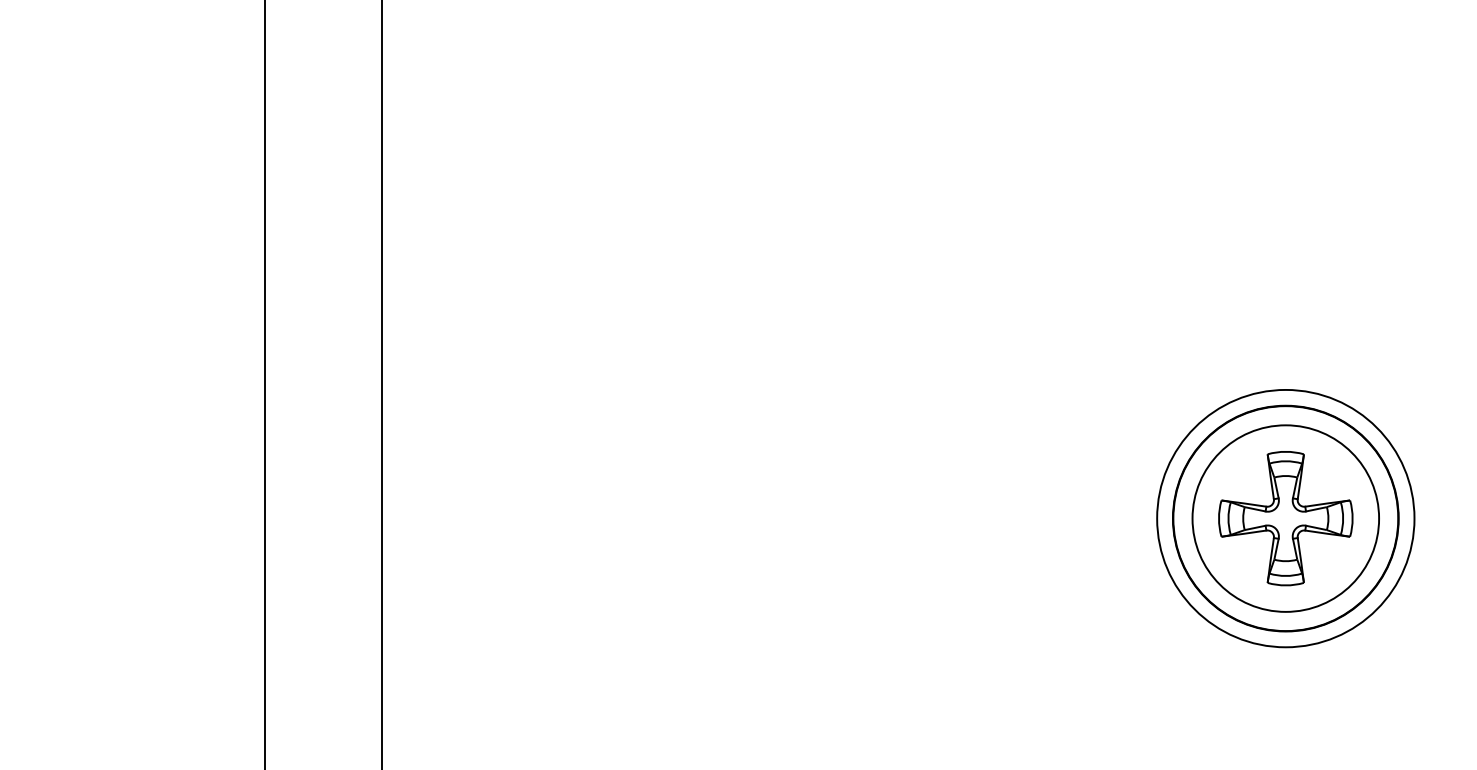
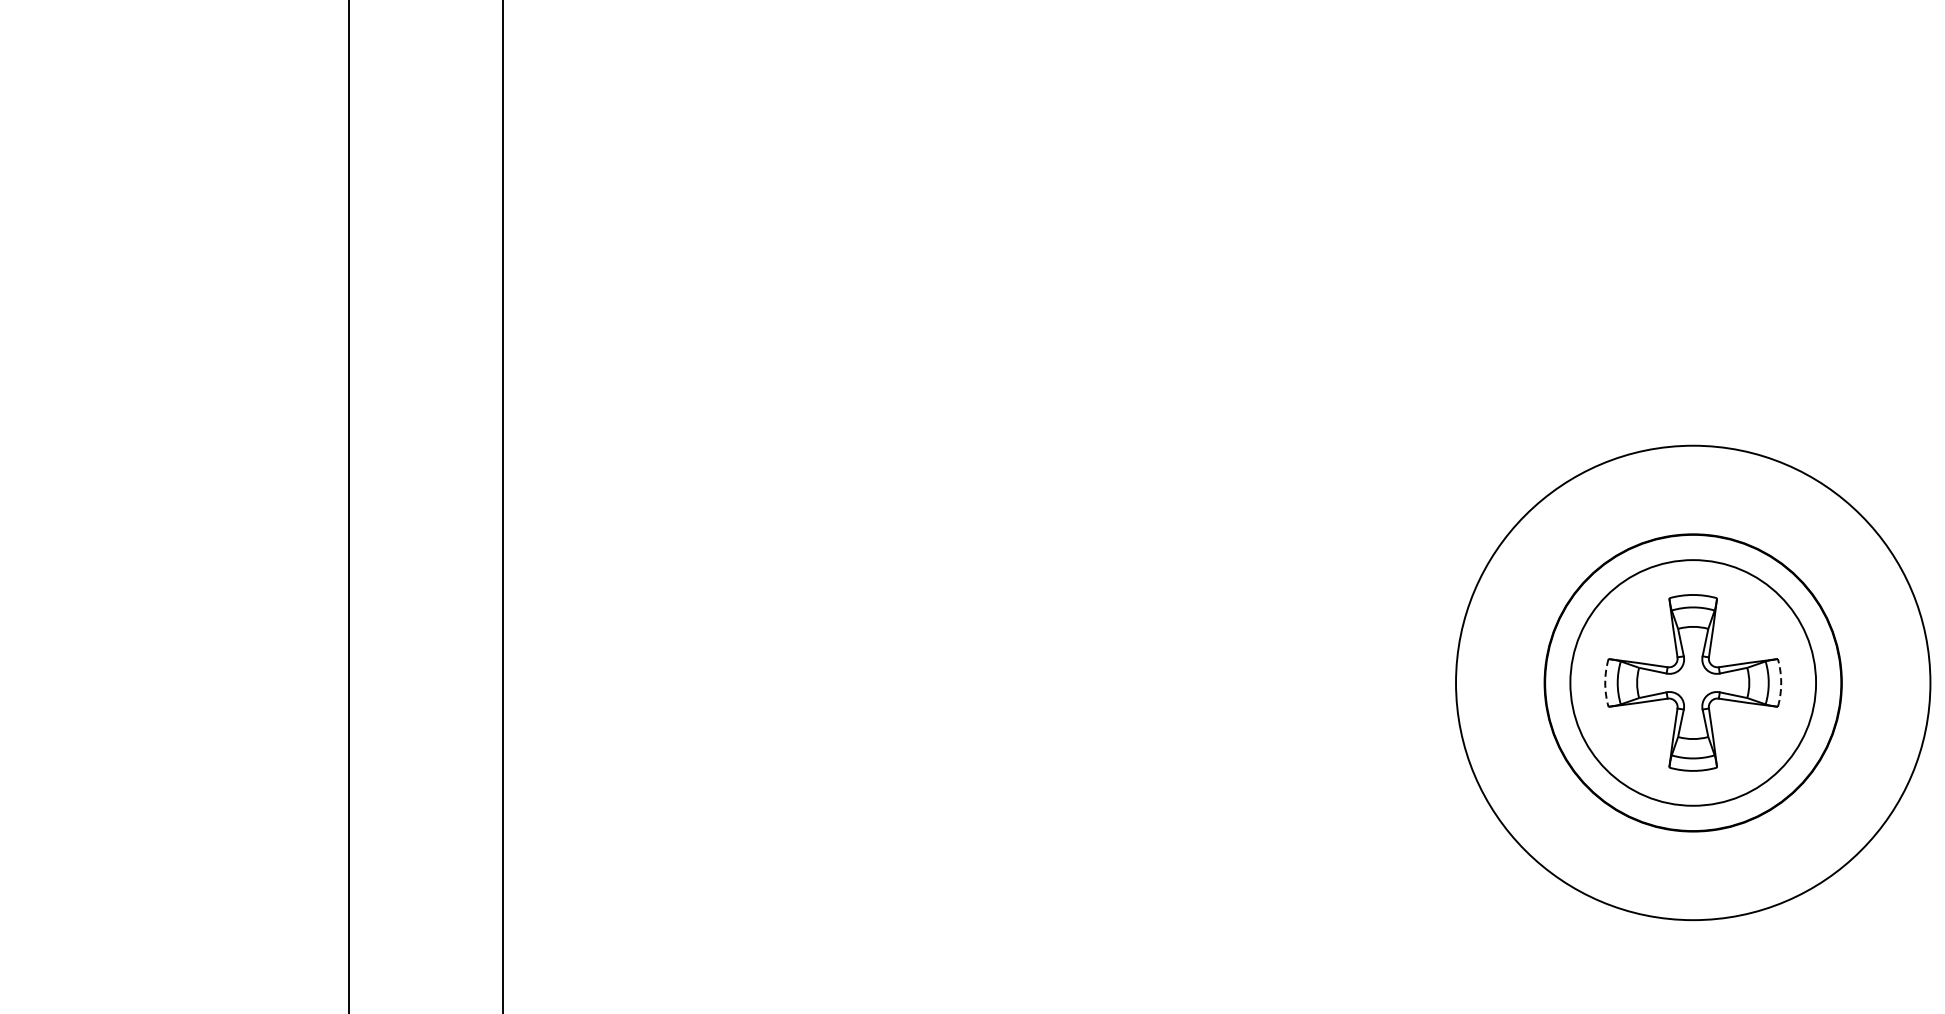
arc: (1219, 518) -> (1605, 682), solid -> dashed
circle: (1285, 518) -> (1692, 682), size x1.4
arc: (1352, 518) -> (1781, 682), solid -> dashed

